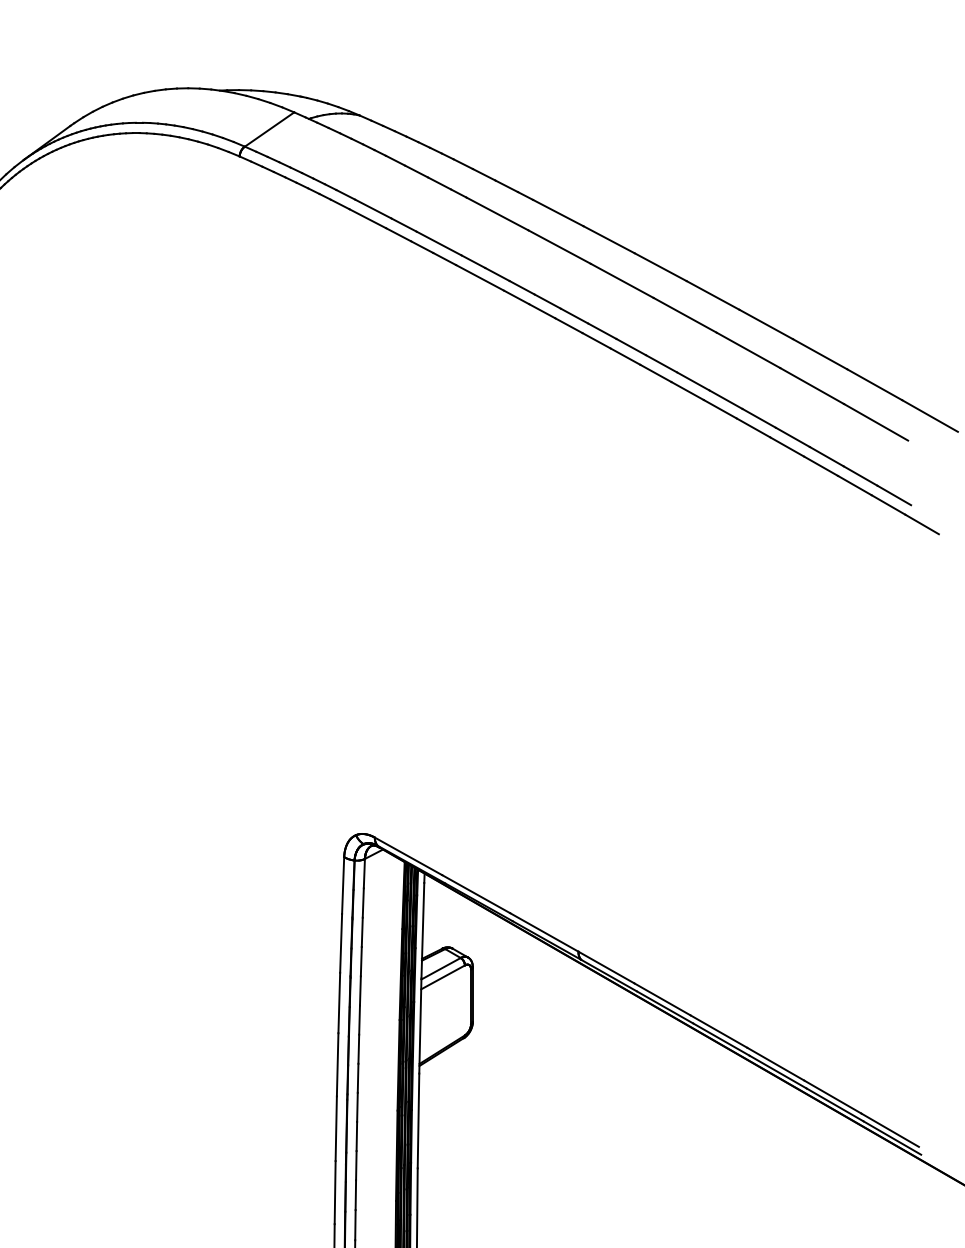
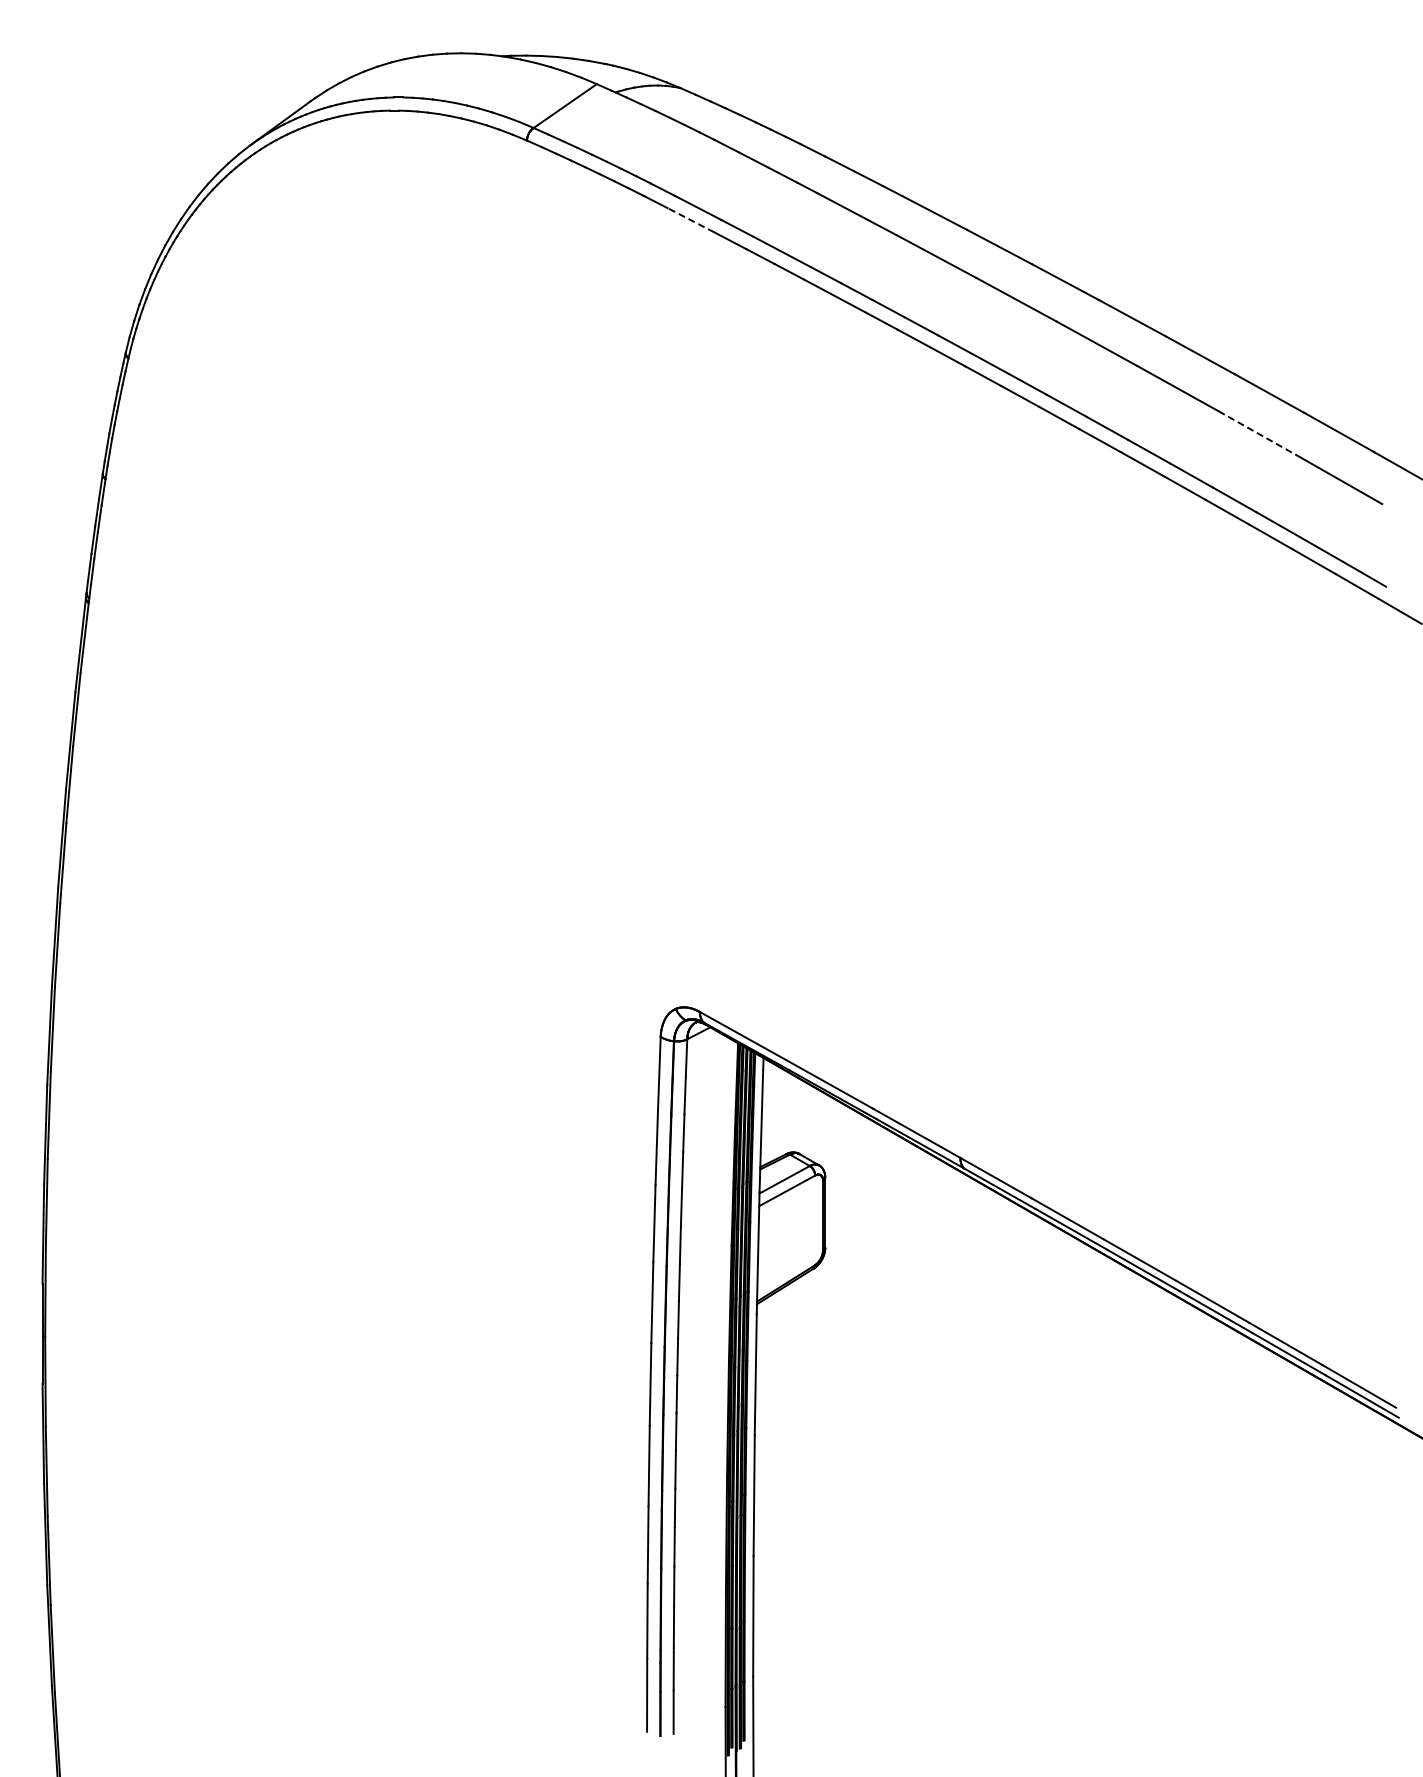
line: (367, 218) -> (690, 219), solid -> dashed
line: (812, 386) -> (1259, 434), solid -> dashed

